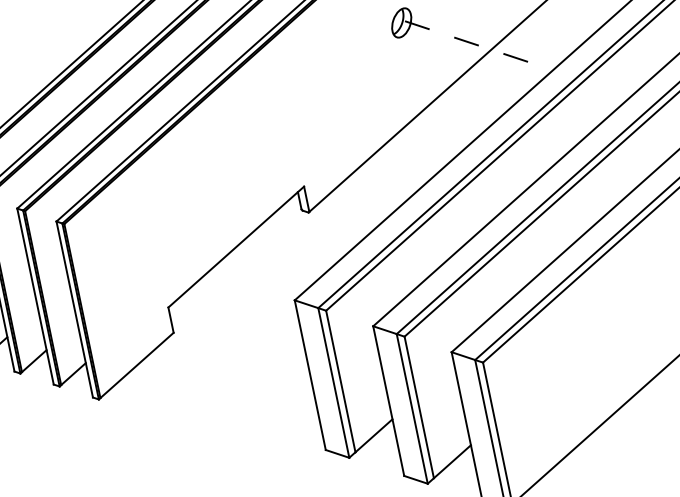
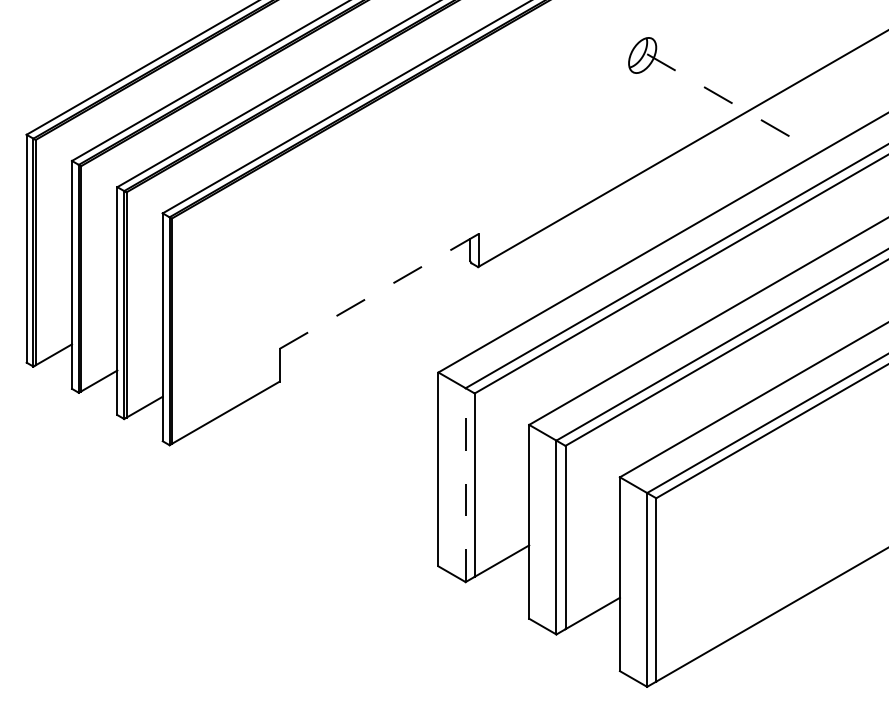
line: (236, 247) -> (379, 291), solid -> dashed
line: (333, 383) -> (465, 485), solid -> dashed

